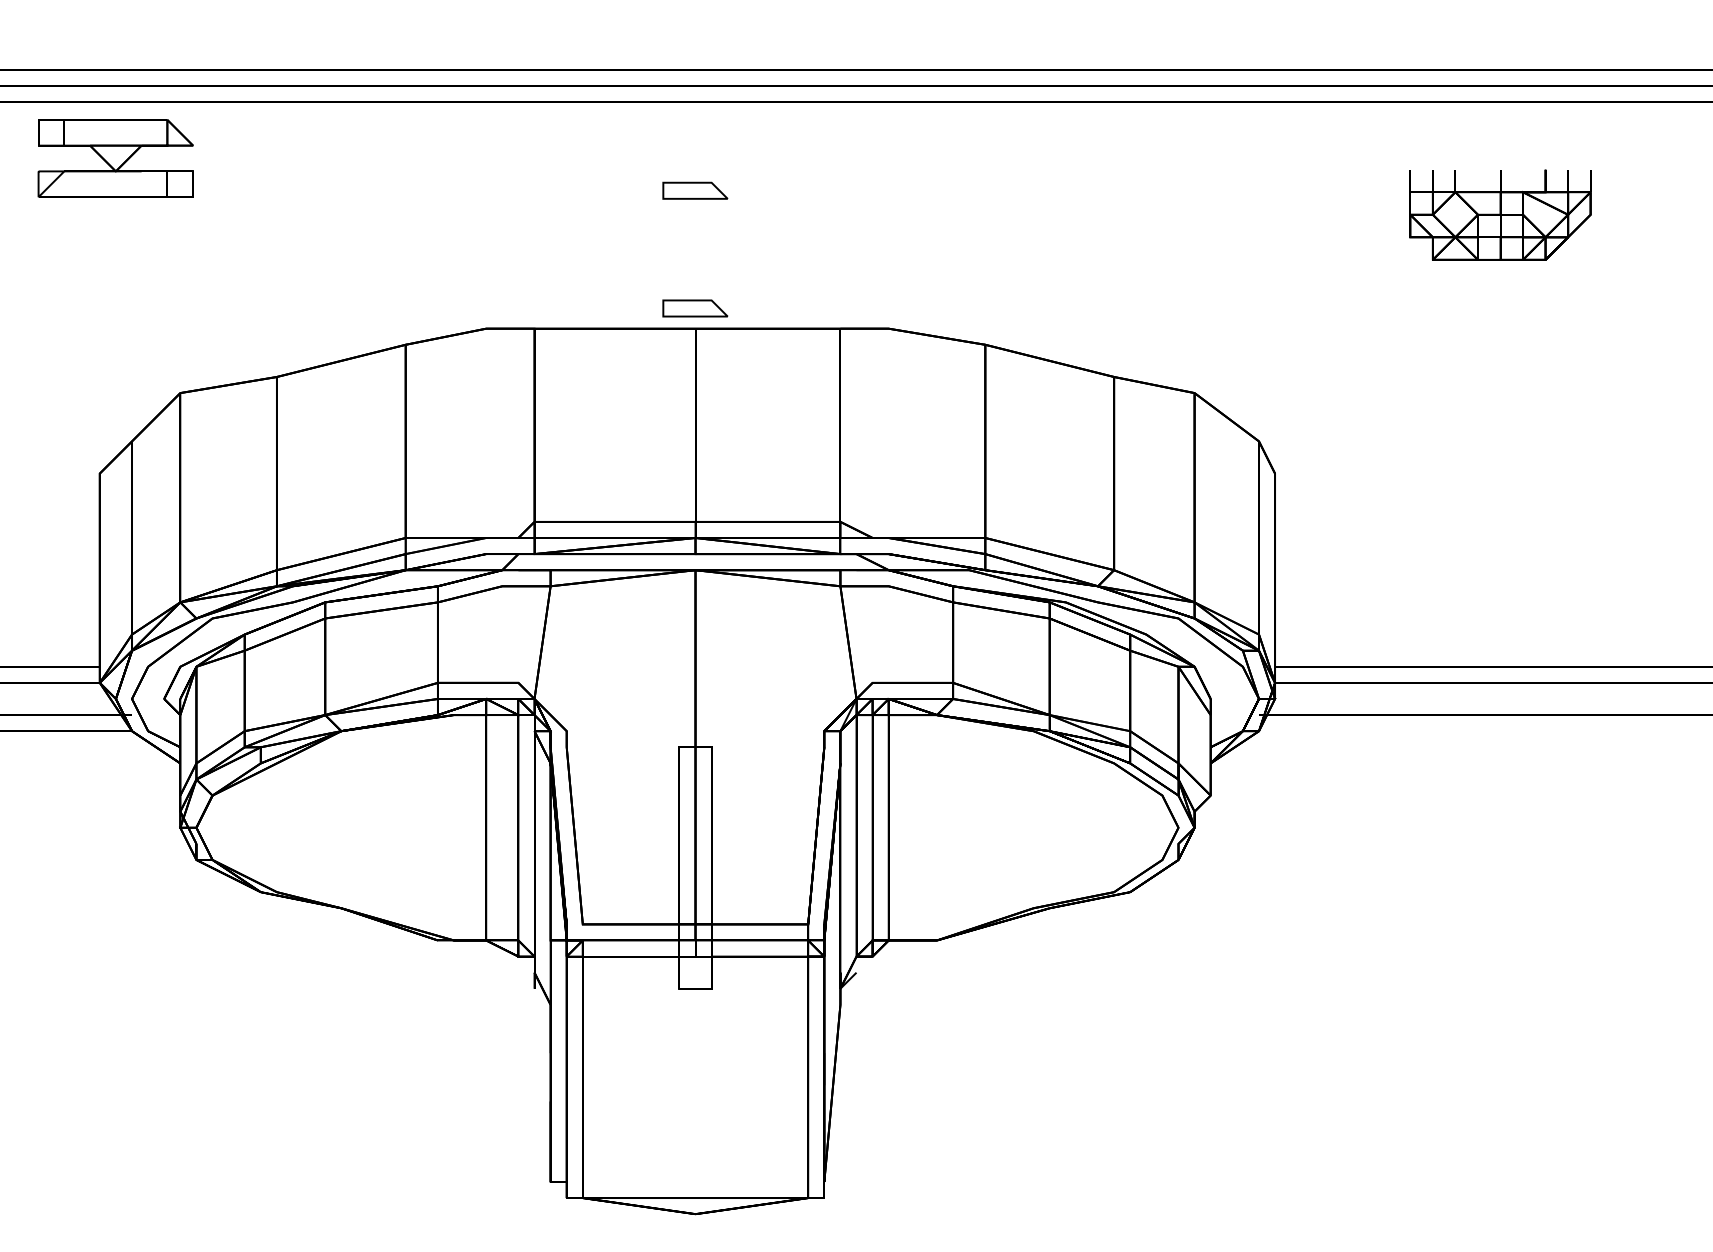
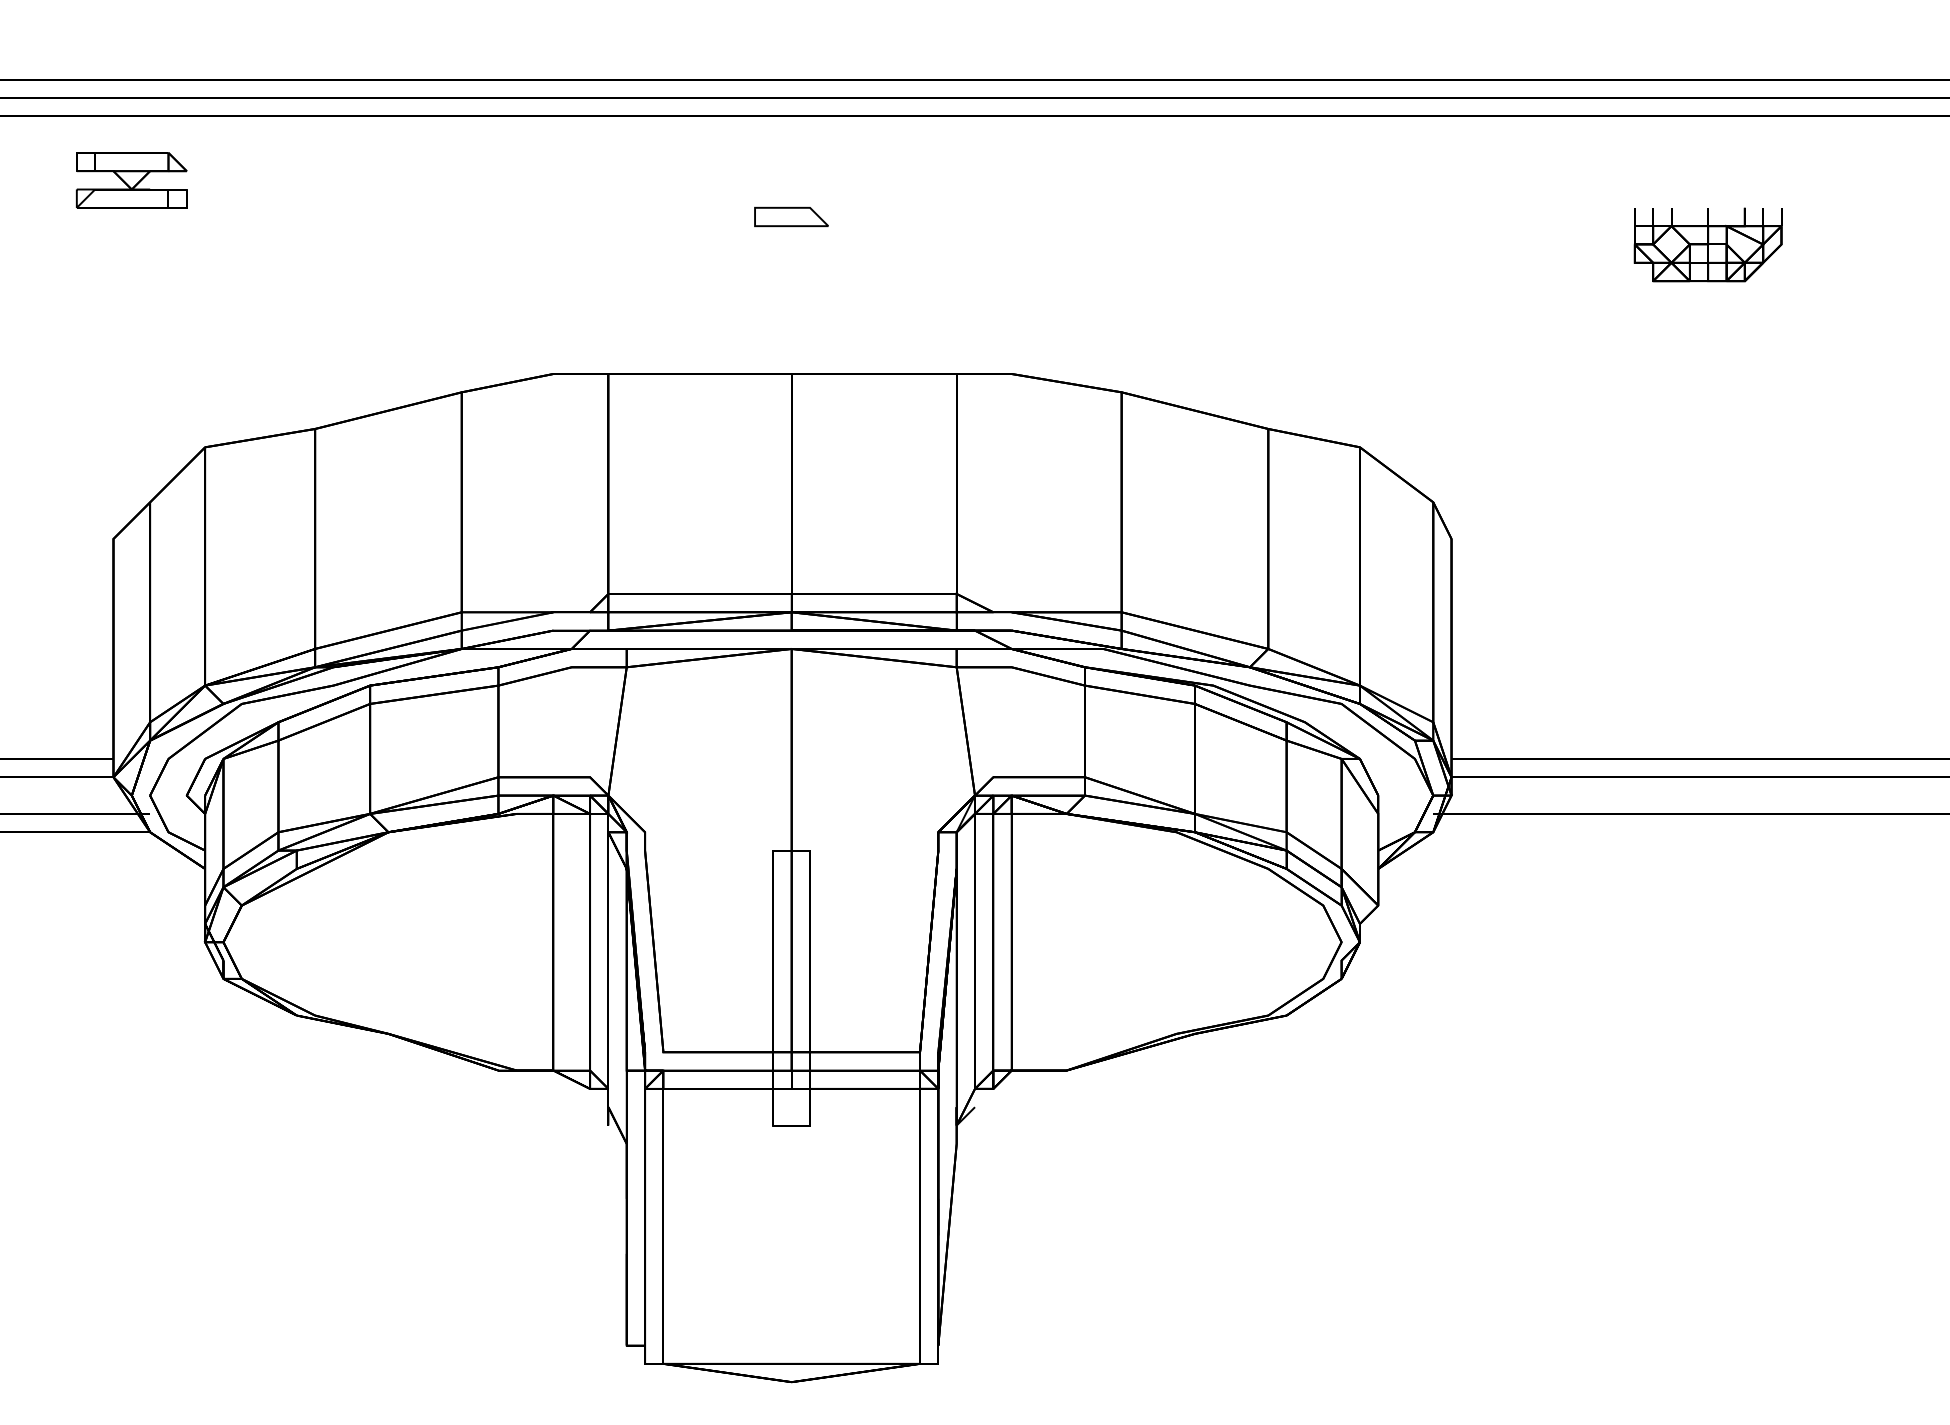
part: (115, 158) -> (131, 180), size x0.62
part: (1499, 214) -> (1707, 244), size x0.71
part: (695, 308) -> (791, 350), removed

